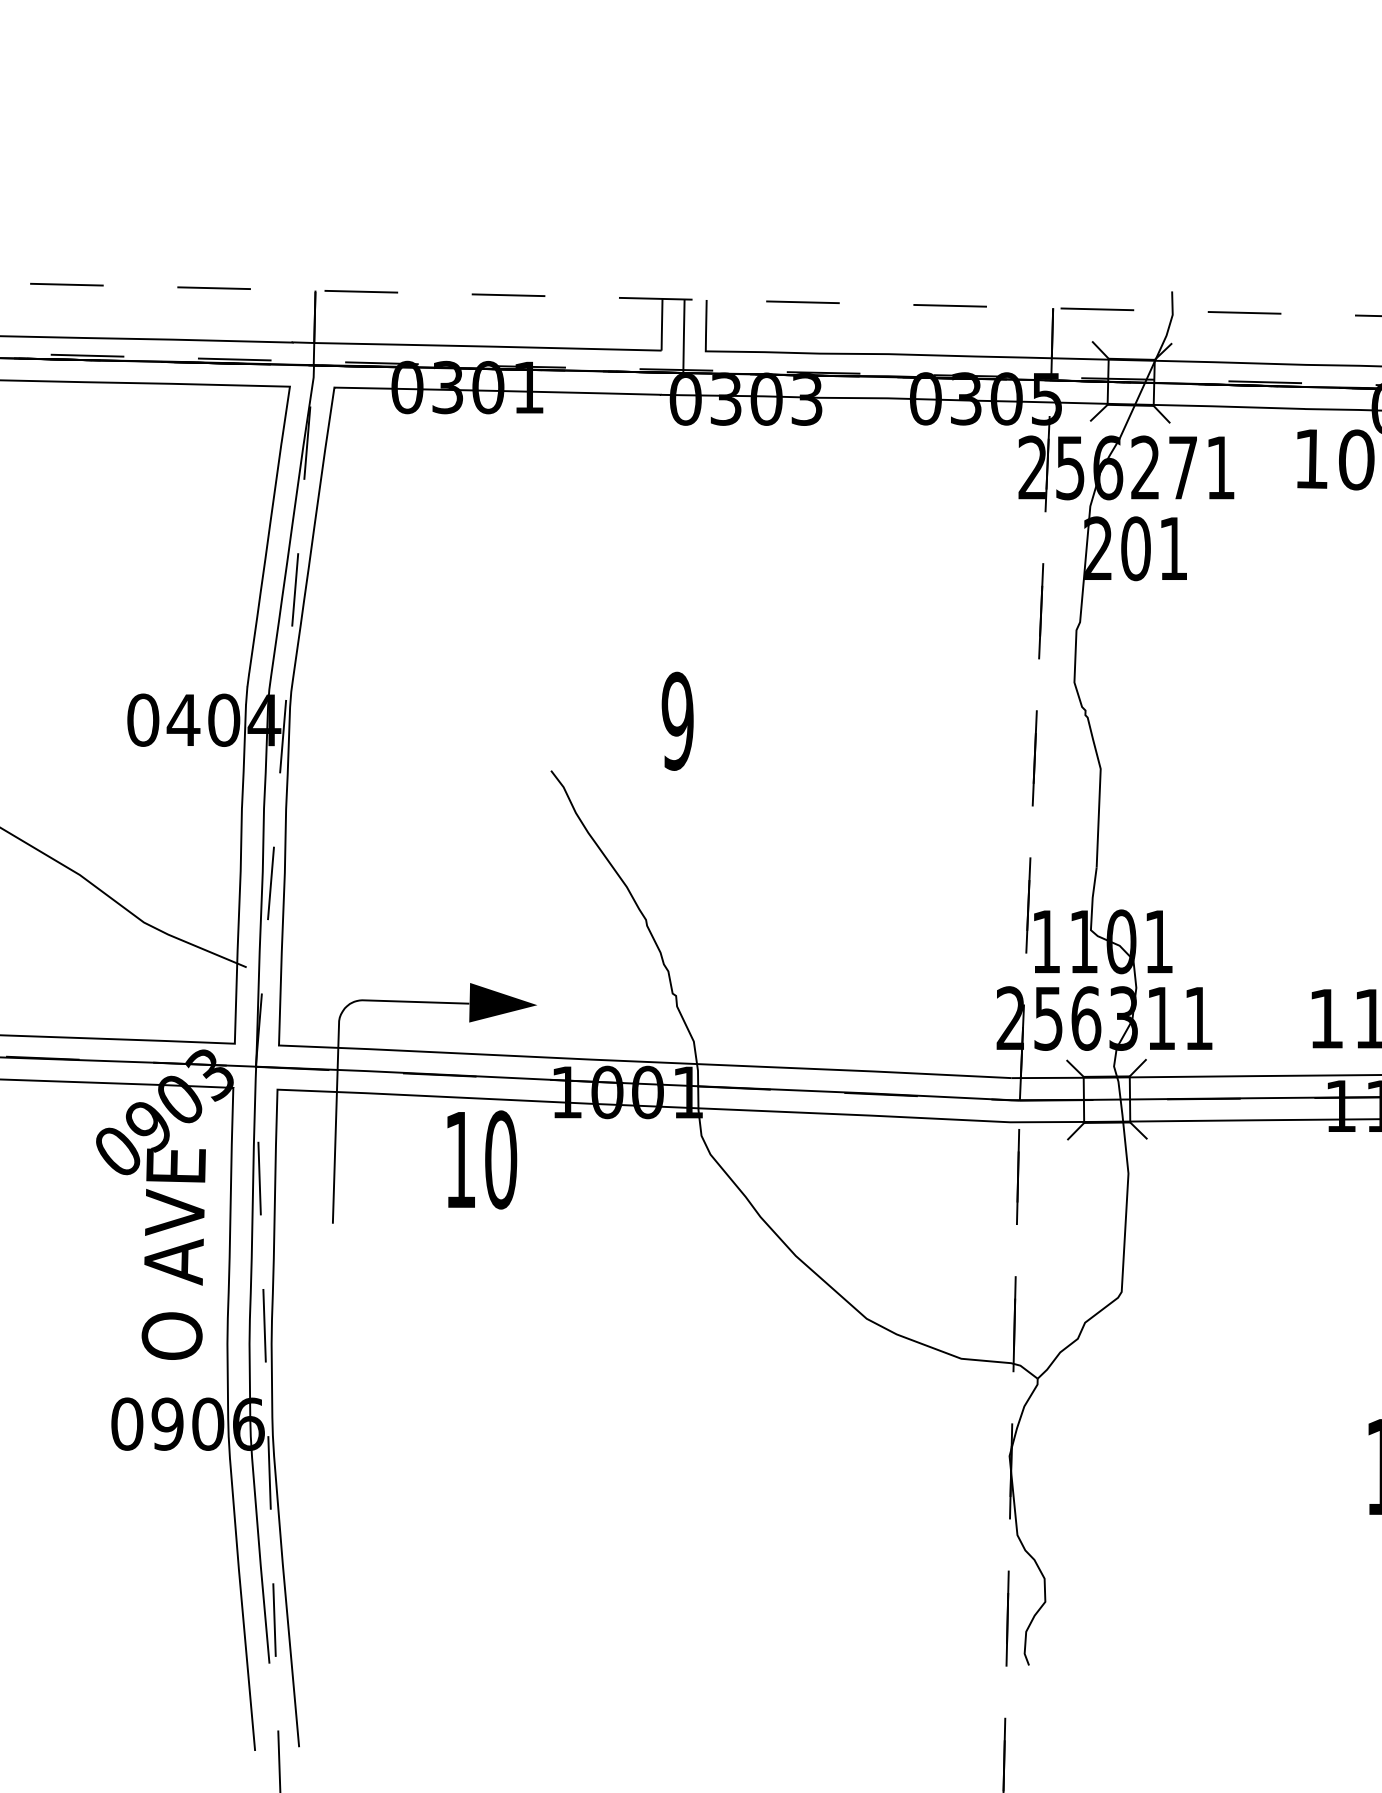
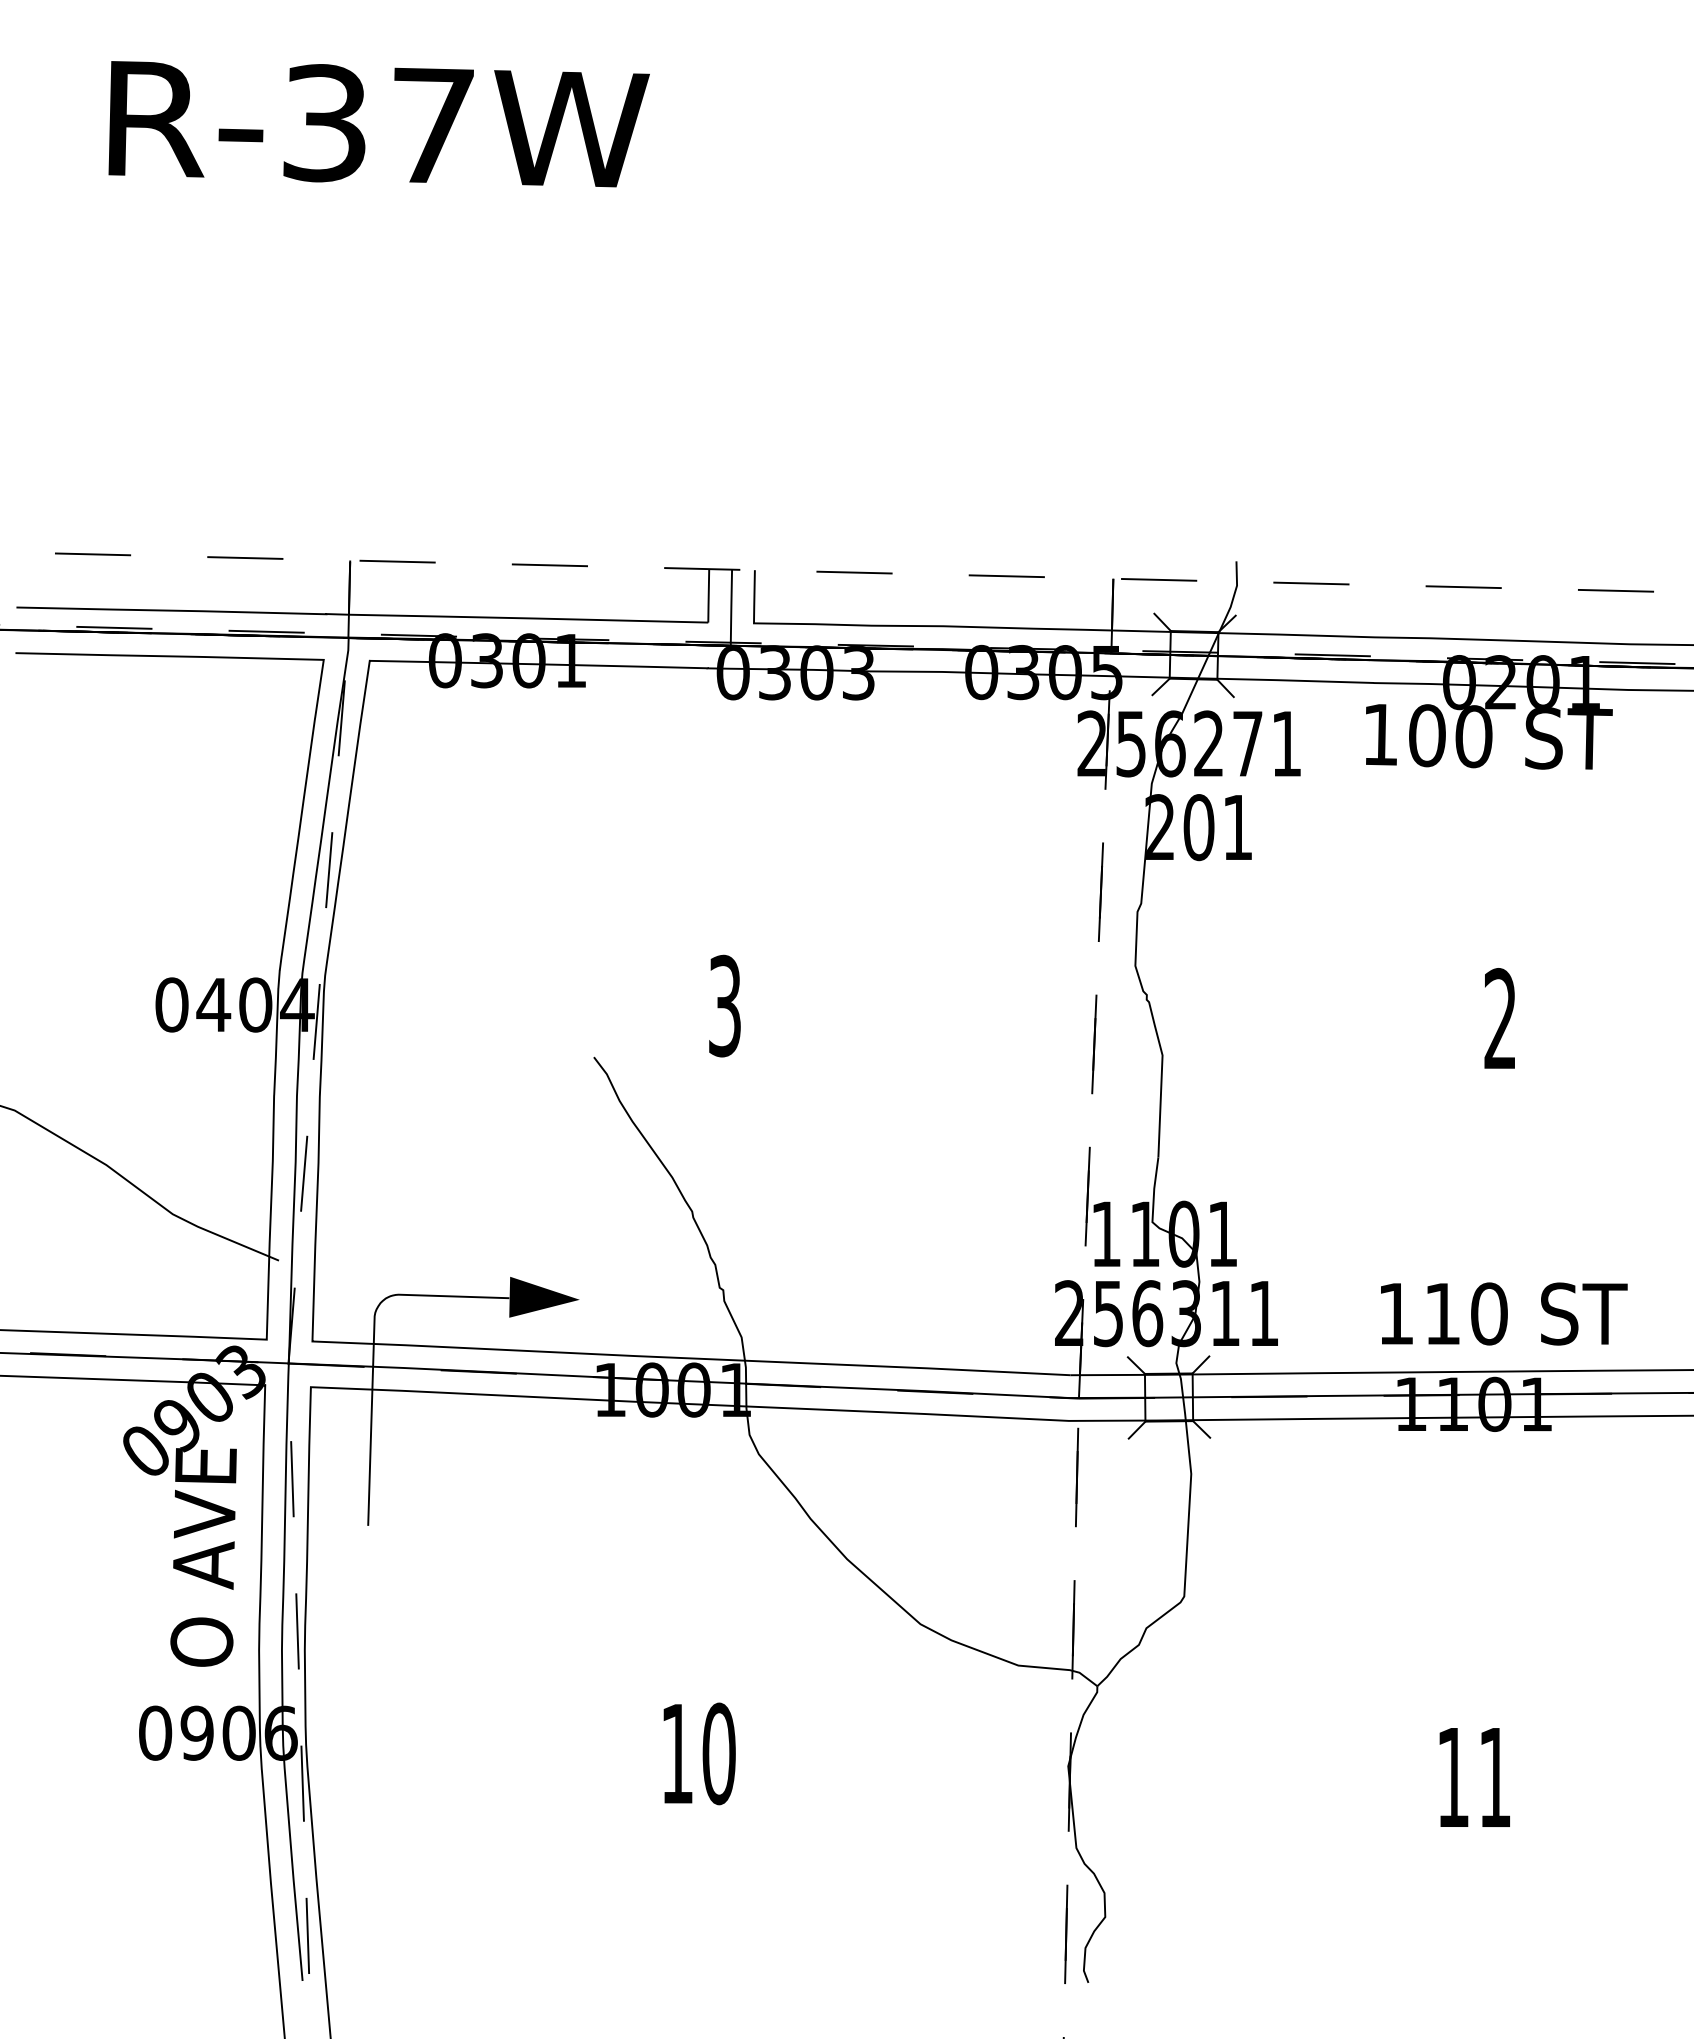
text: (677, 721) -> (724, 1006), 9 -> 3
text: (482, 1159) -> (699, 1753), moved

